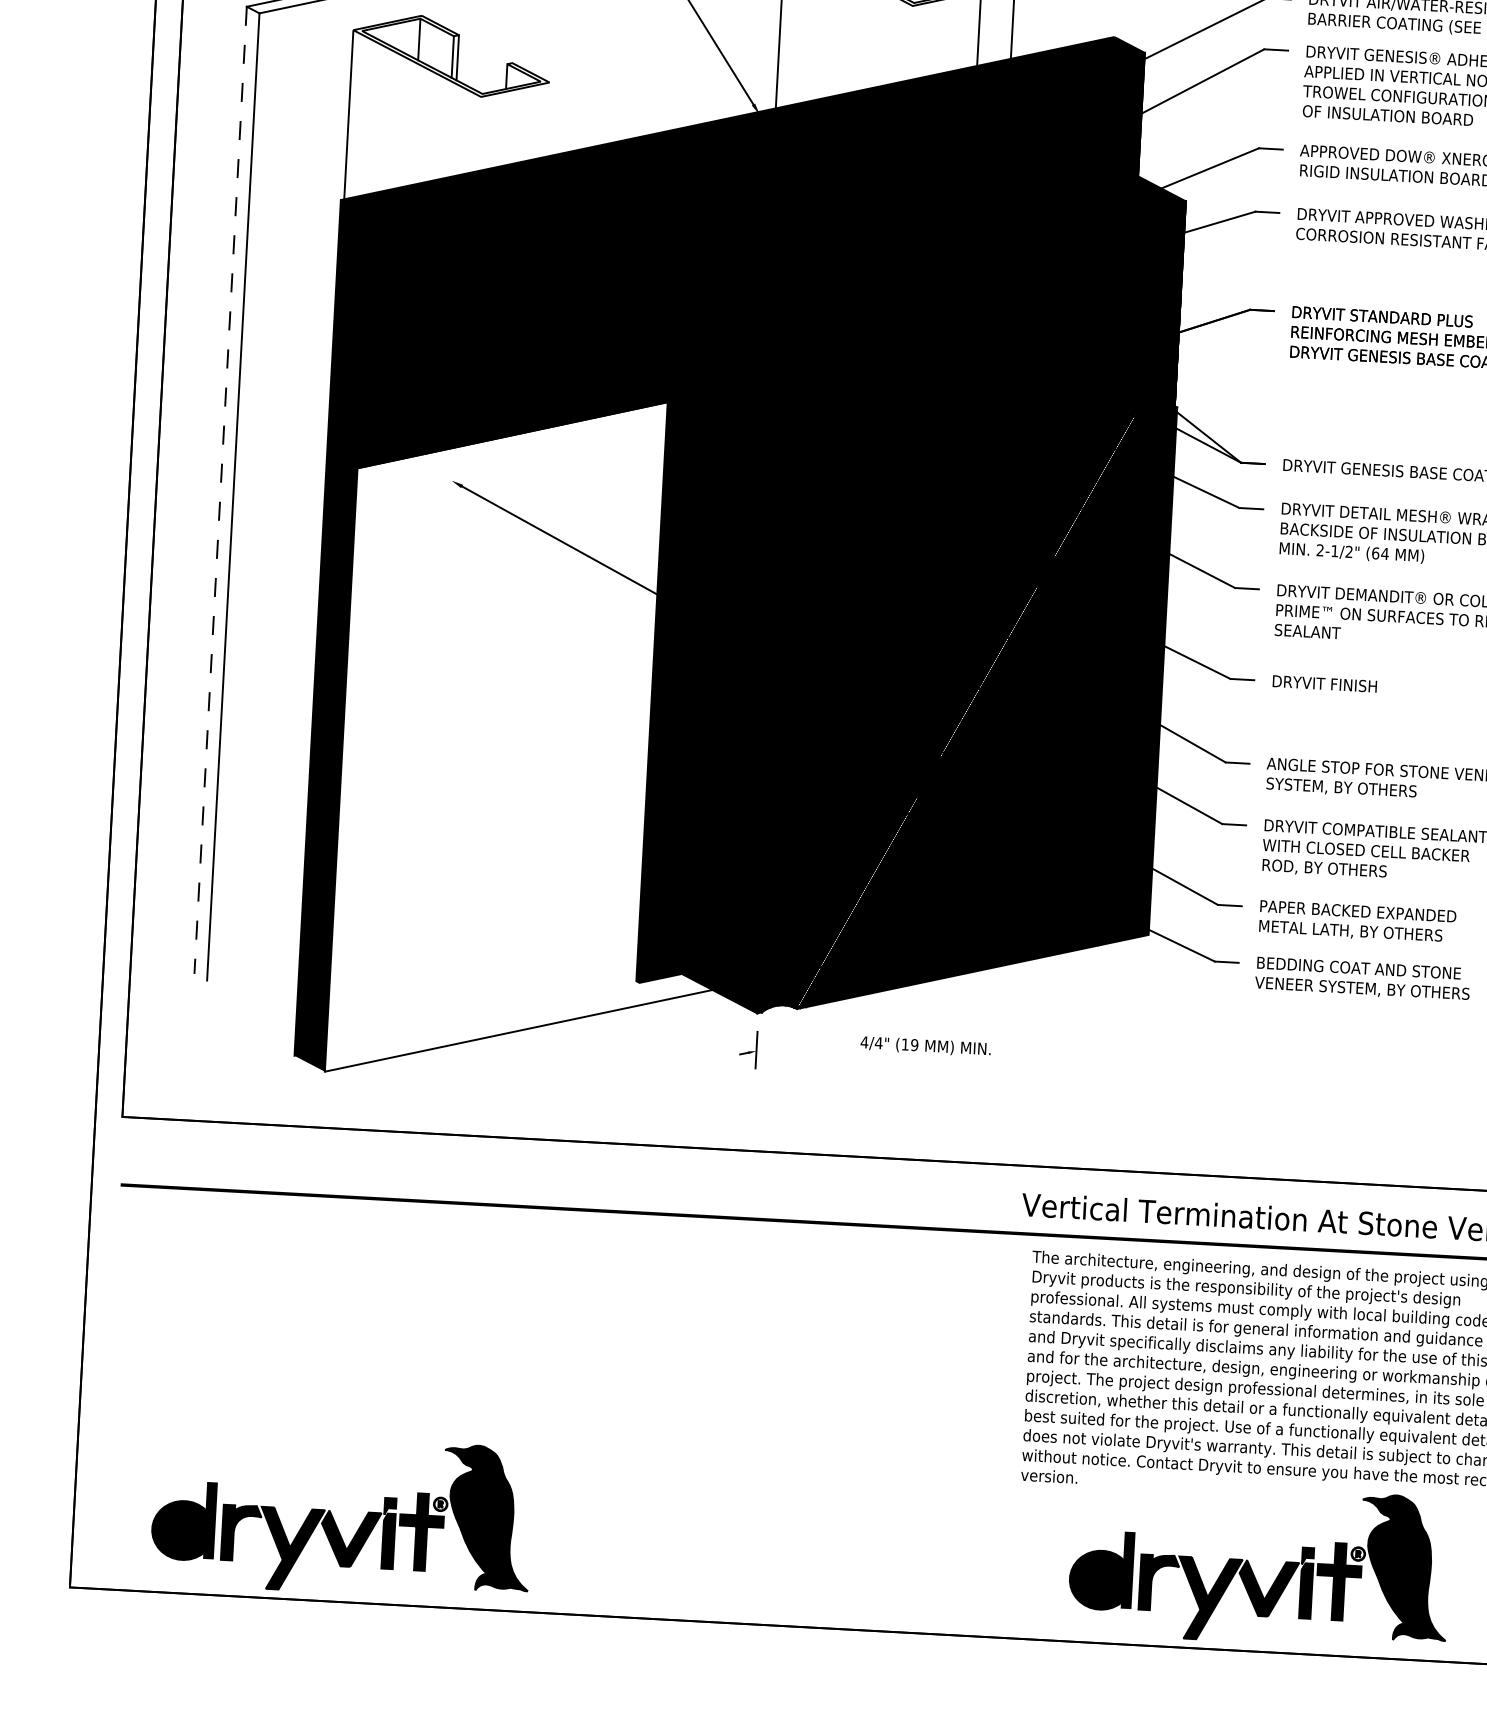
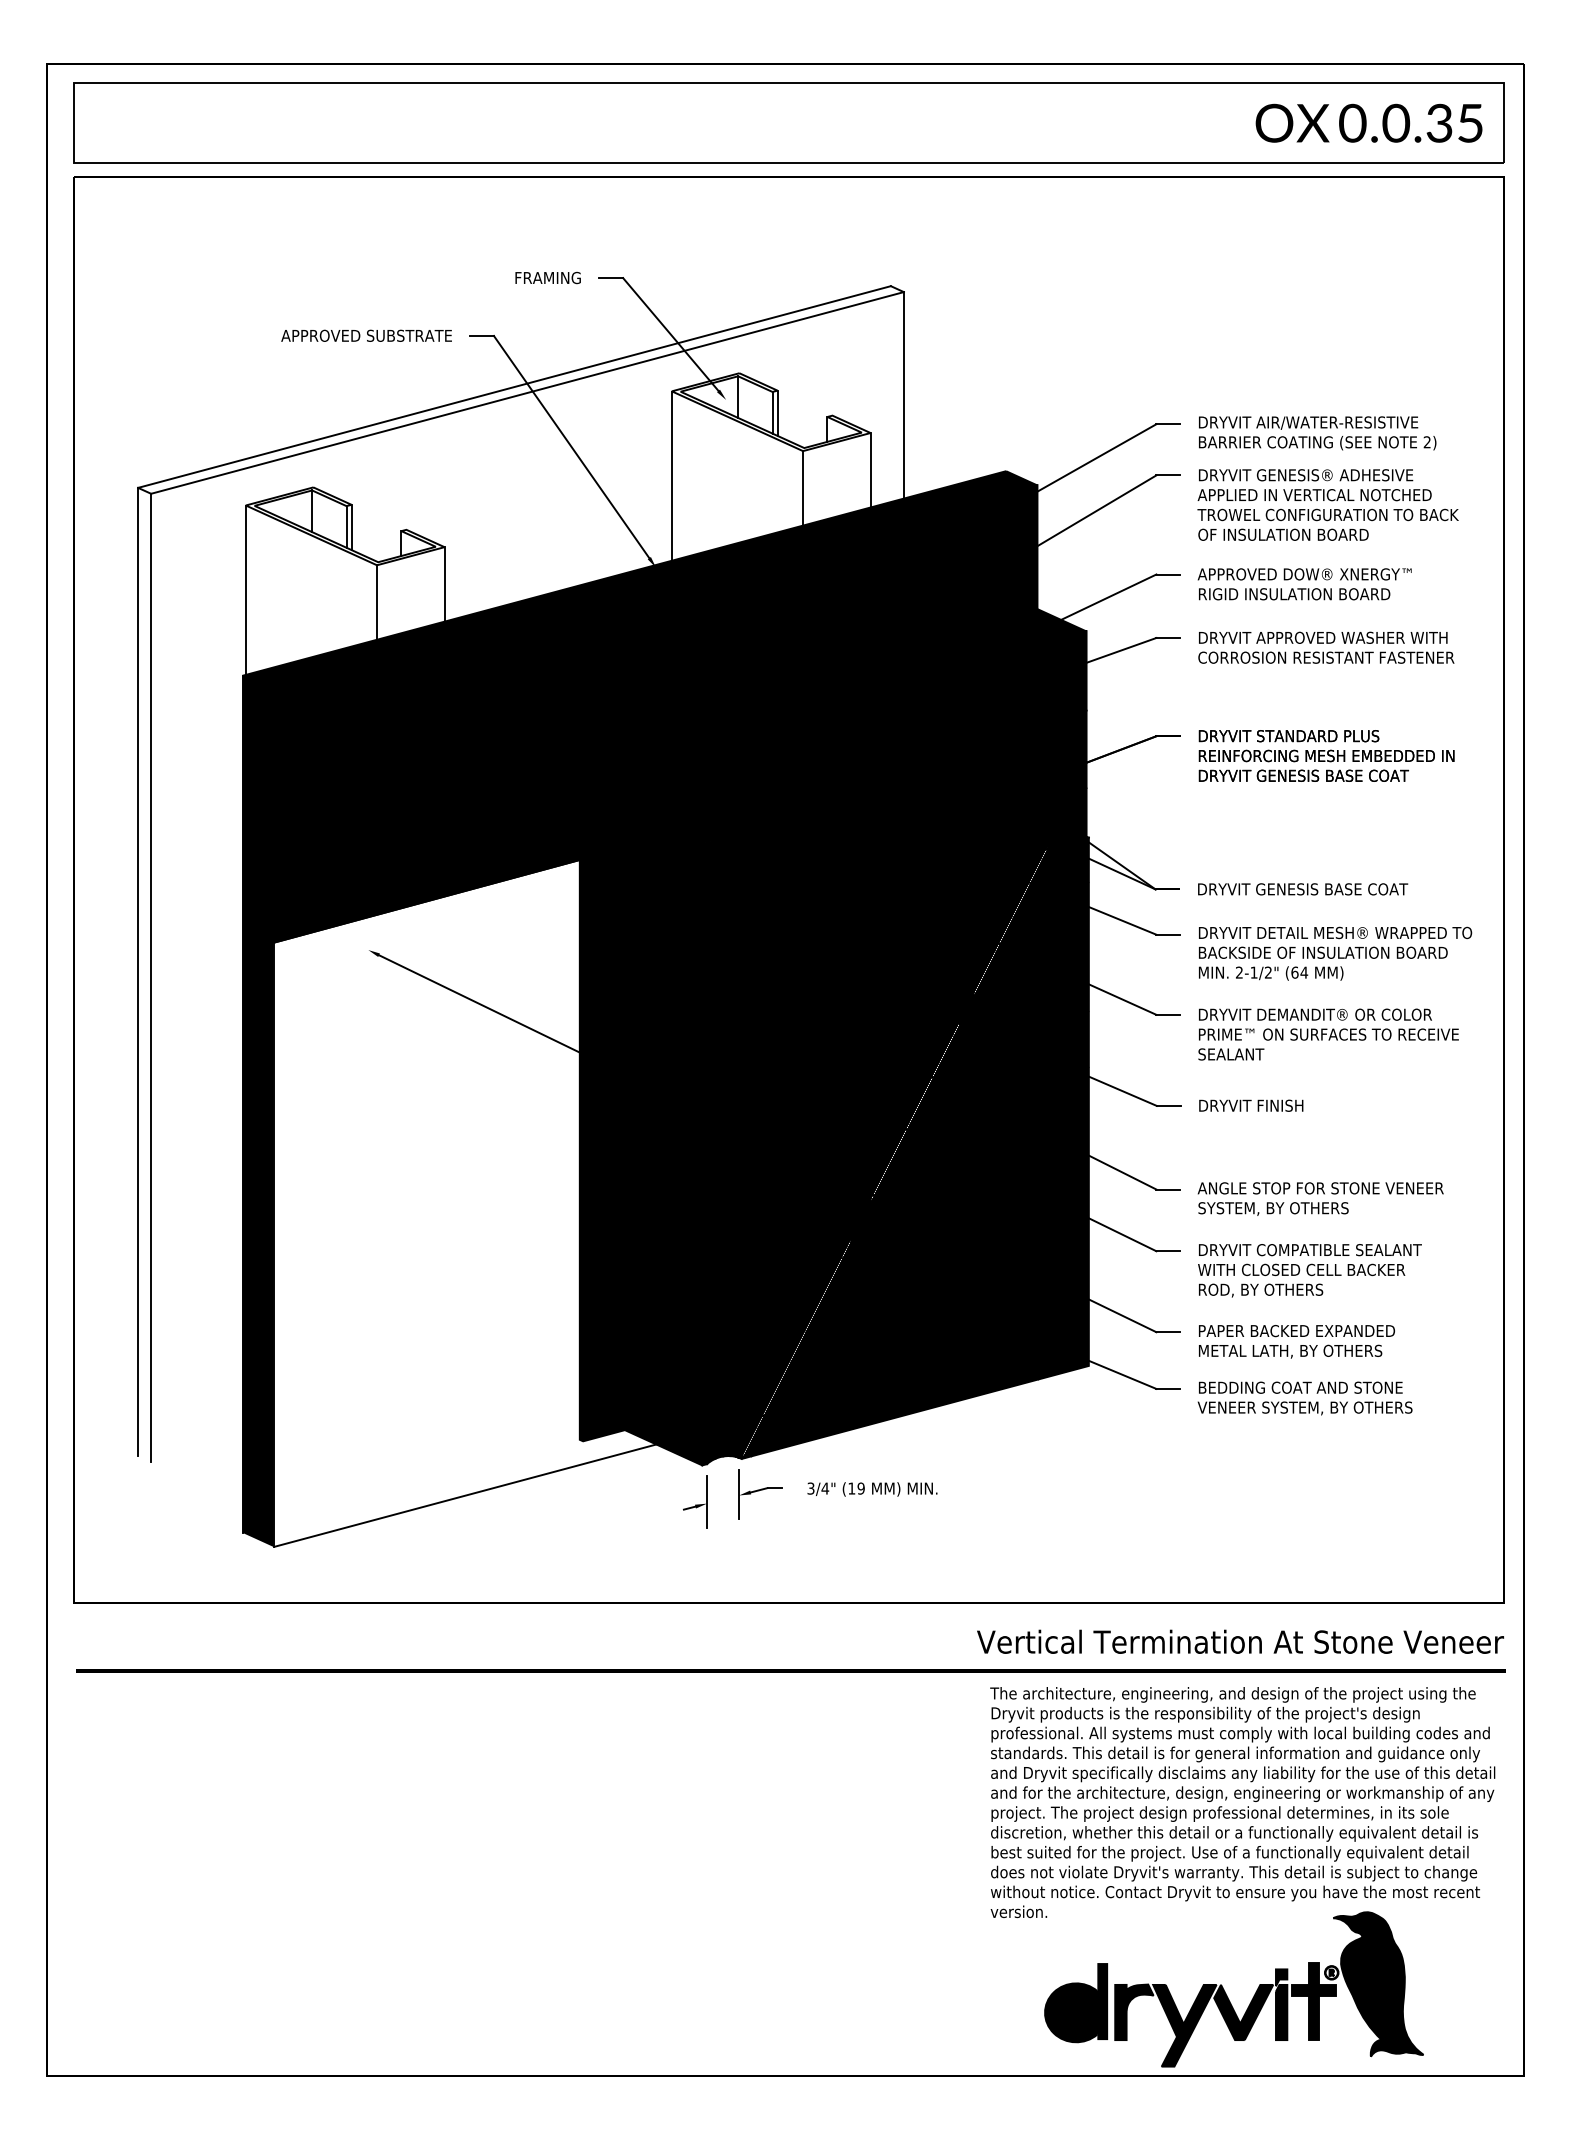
line: (911, 43) -> (803, 488), added
line: (547, 119) -> (444, 584), added
line: (479, 134) -> (377, 602), added
line: (220, 490) -> (138, 972), dashed -> solid
text: (864, 1042) -> (810, 1488), 4/4" -> 3/4"
part: (813, 1045) -> (760, 1494), added
part: (748, 1049) -> (695, 1501), size x1.43
part: (334, 1519) -> (307, 1993), removed

